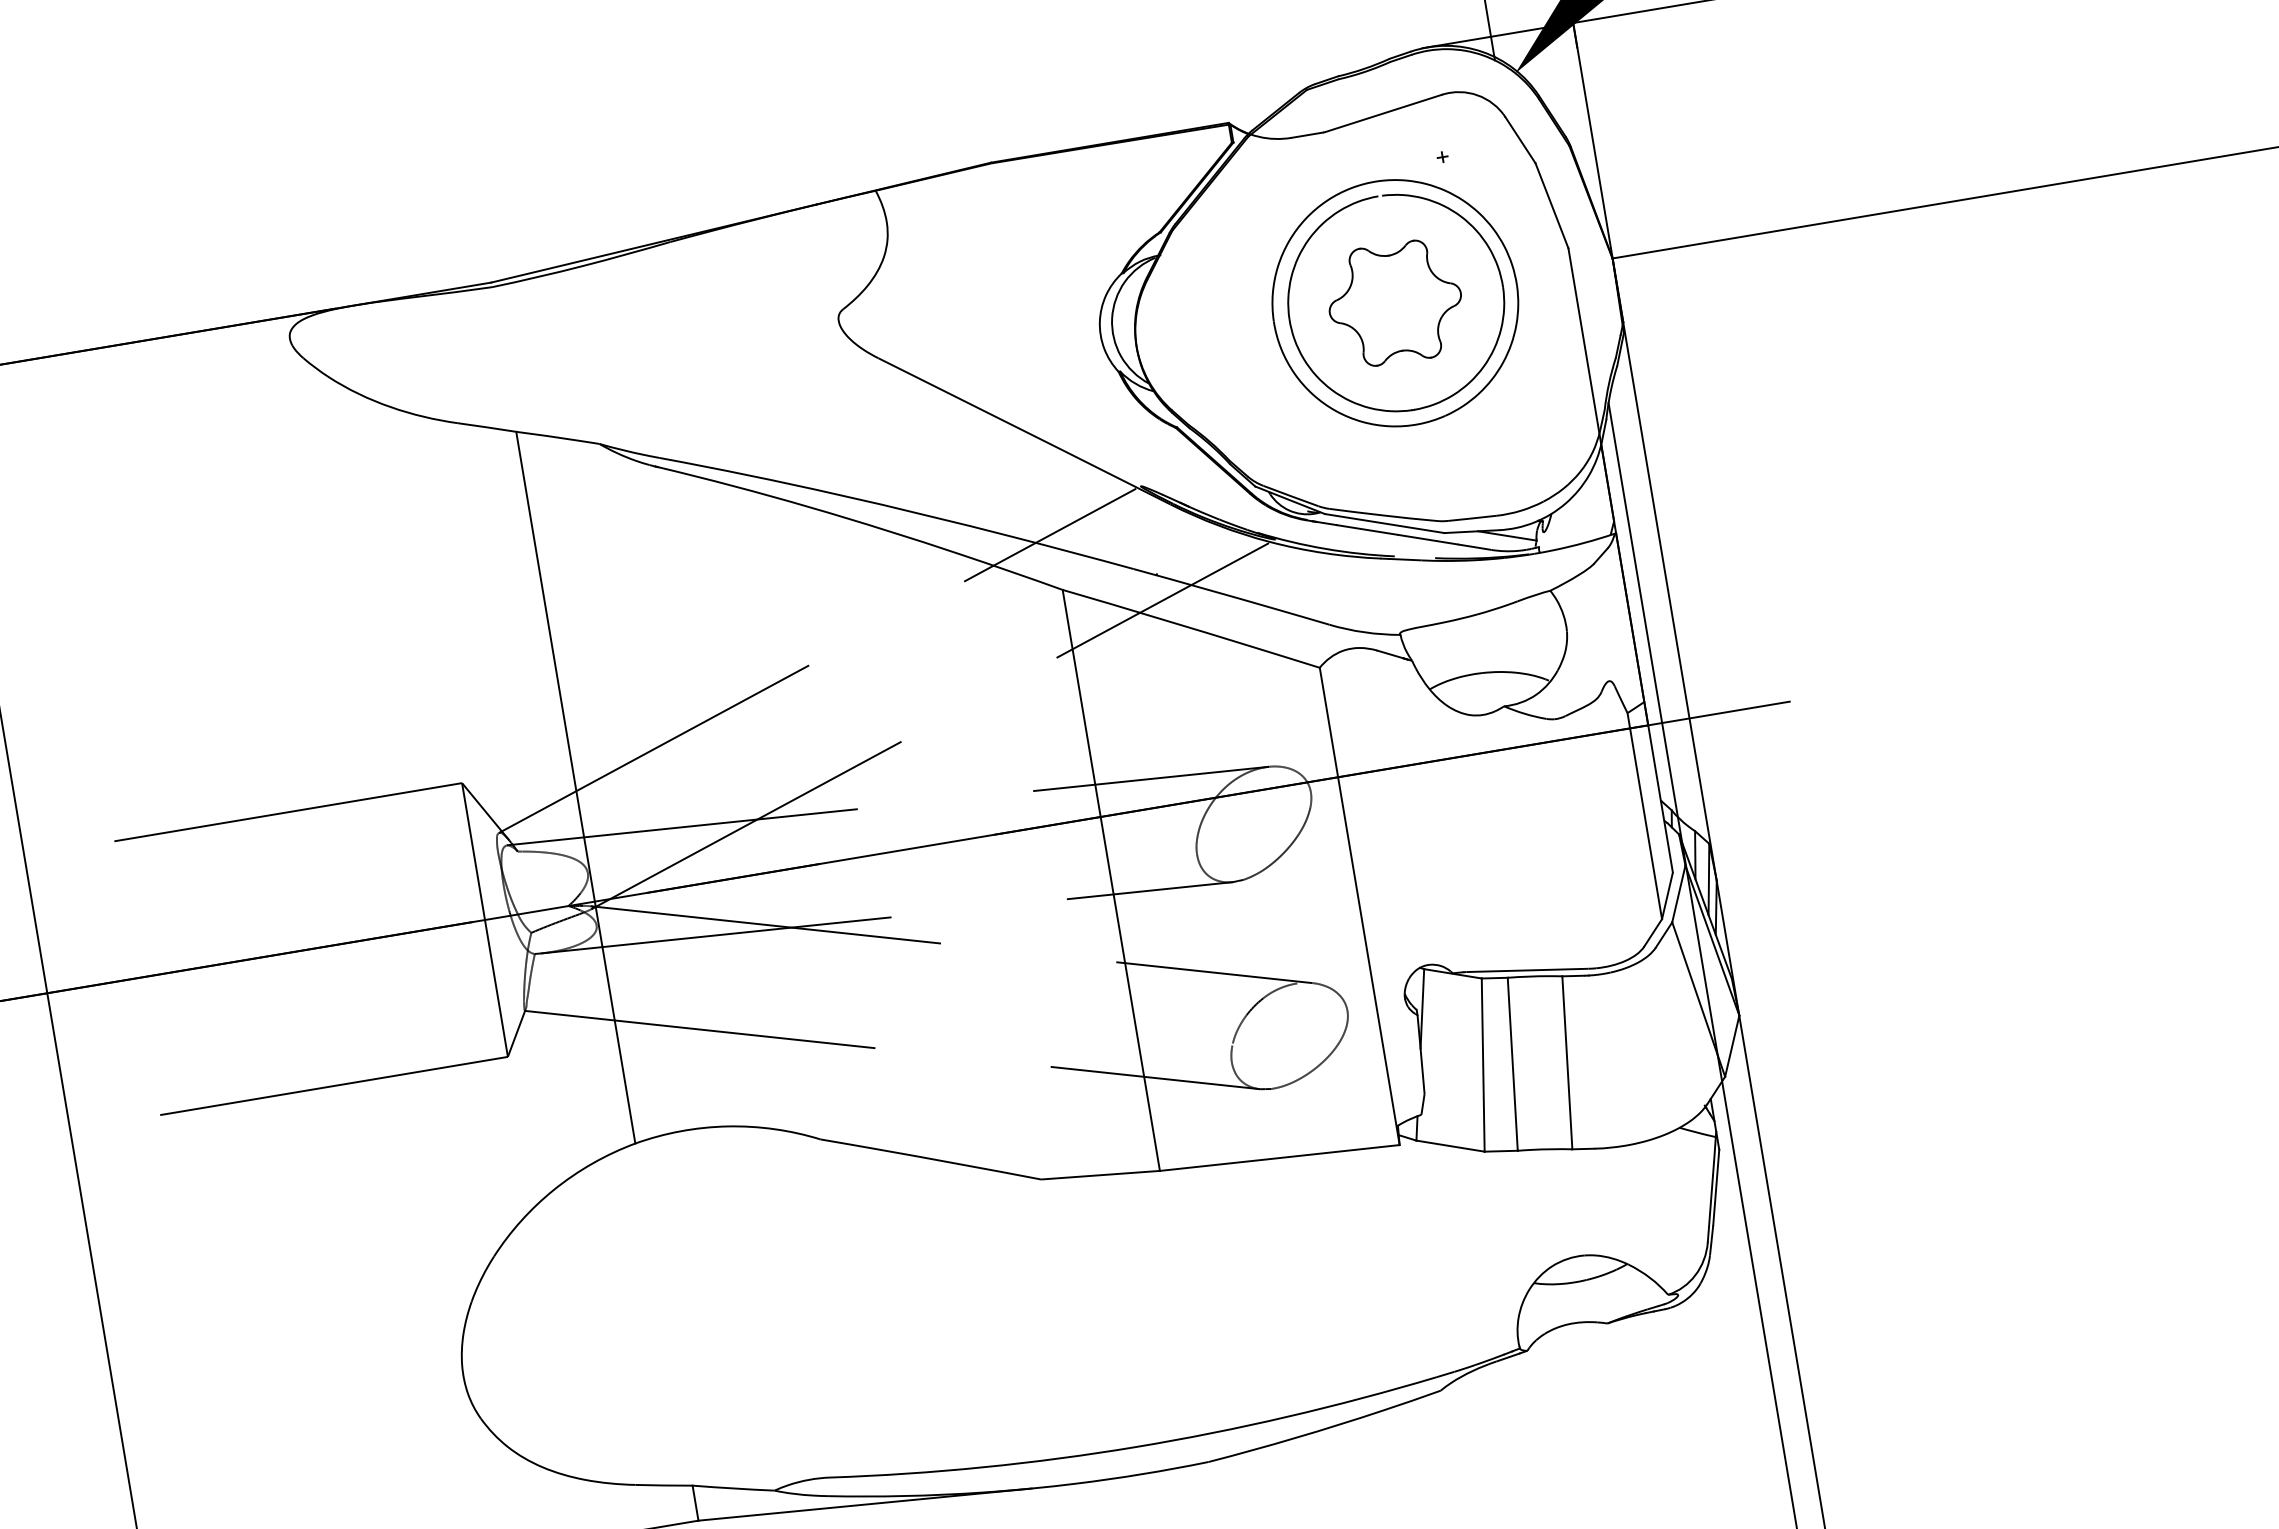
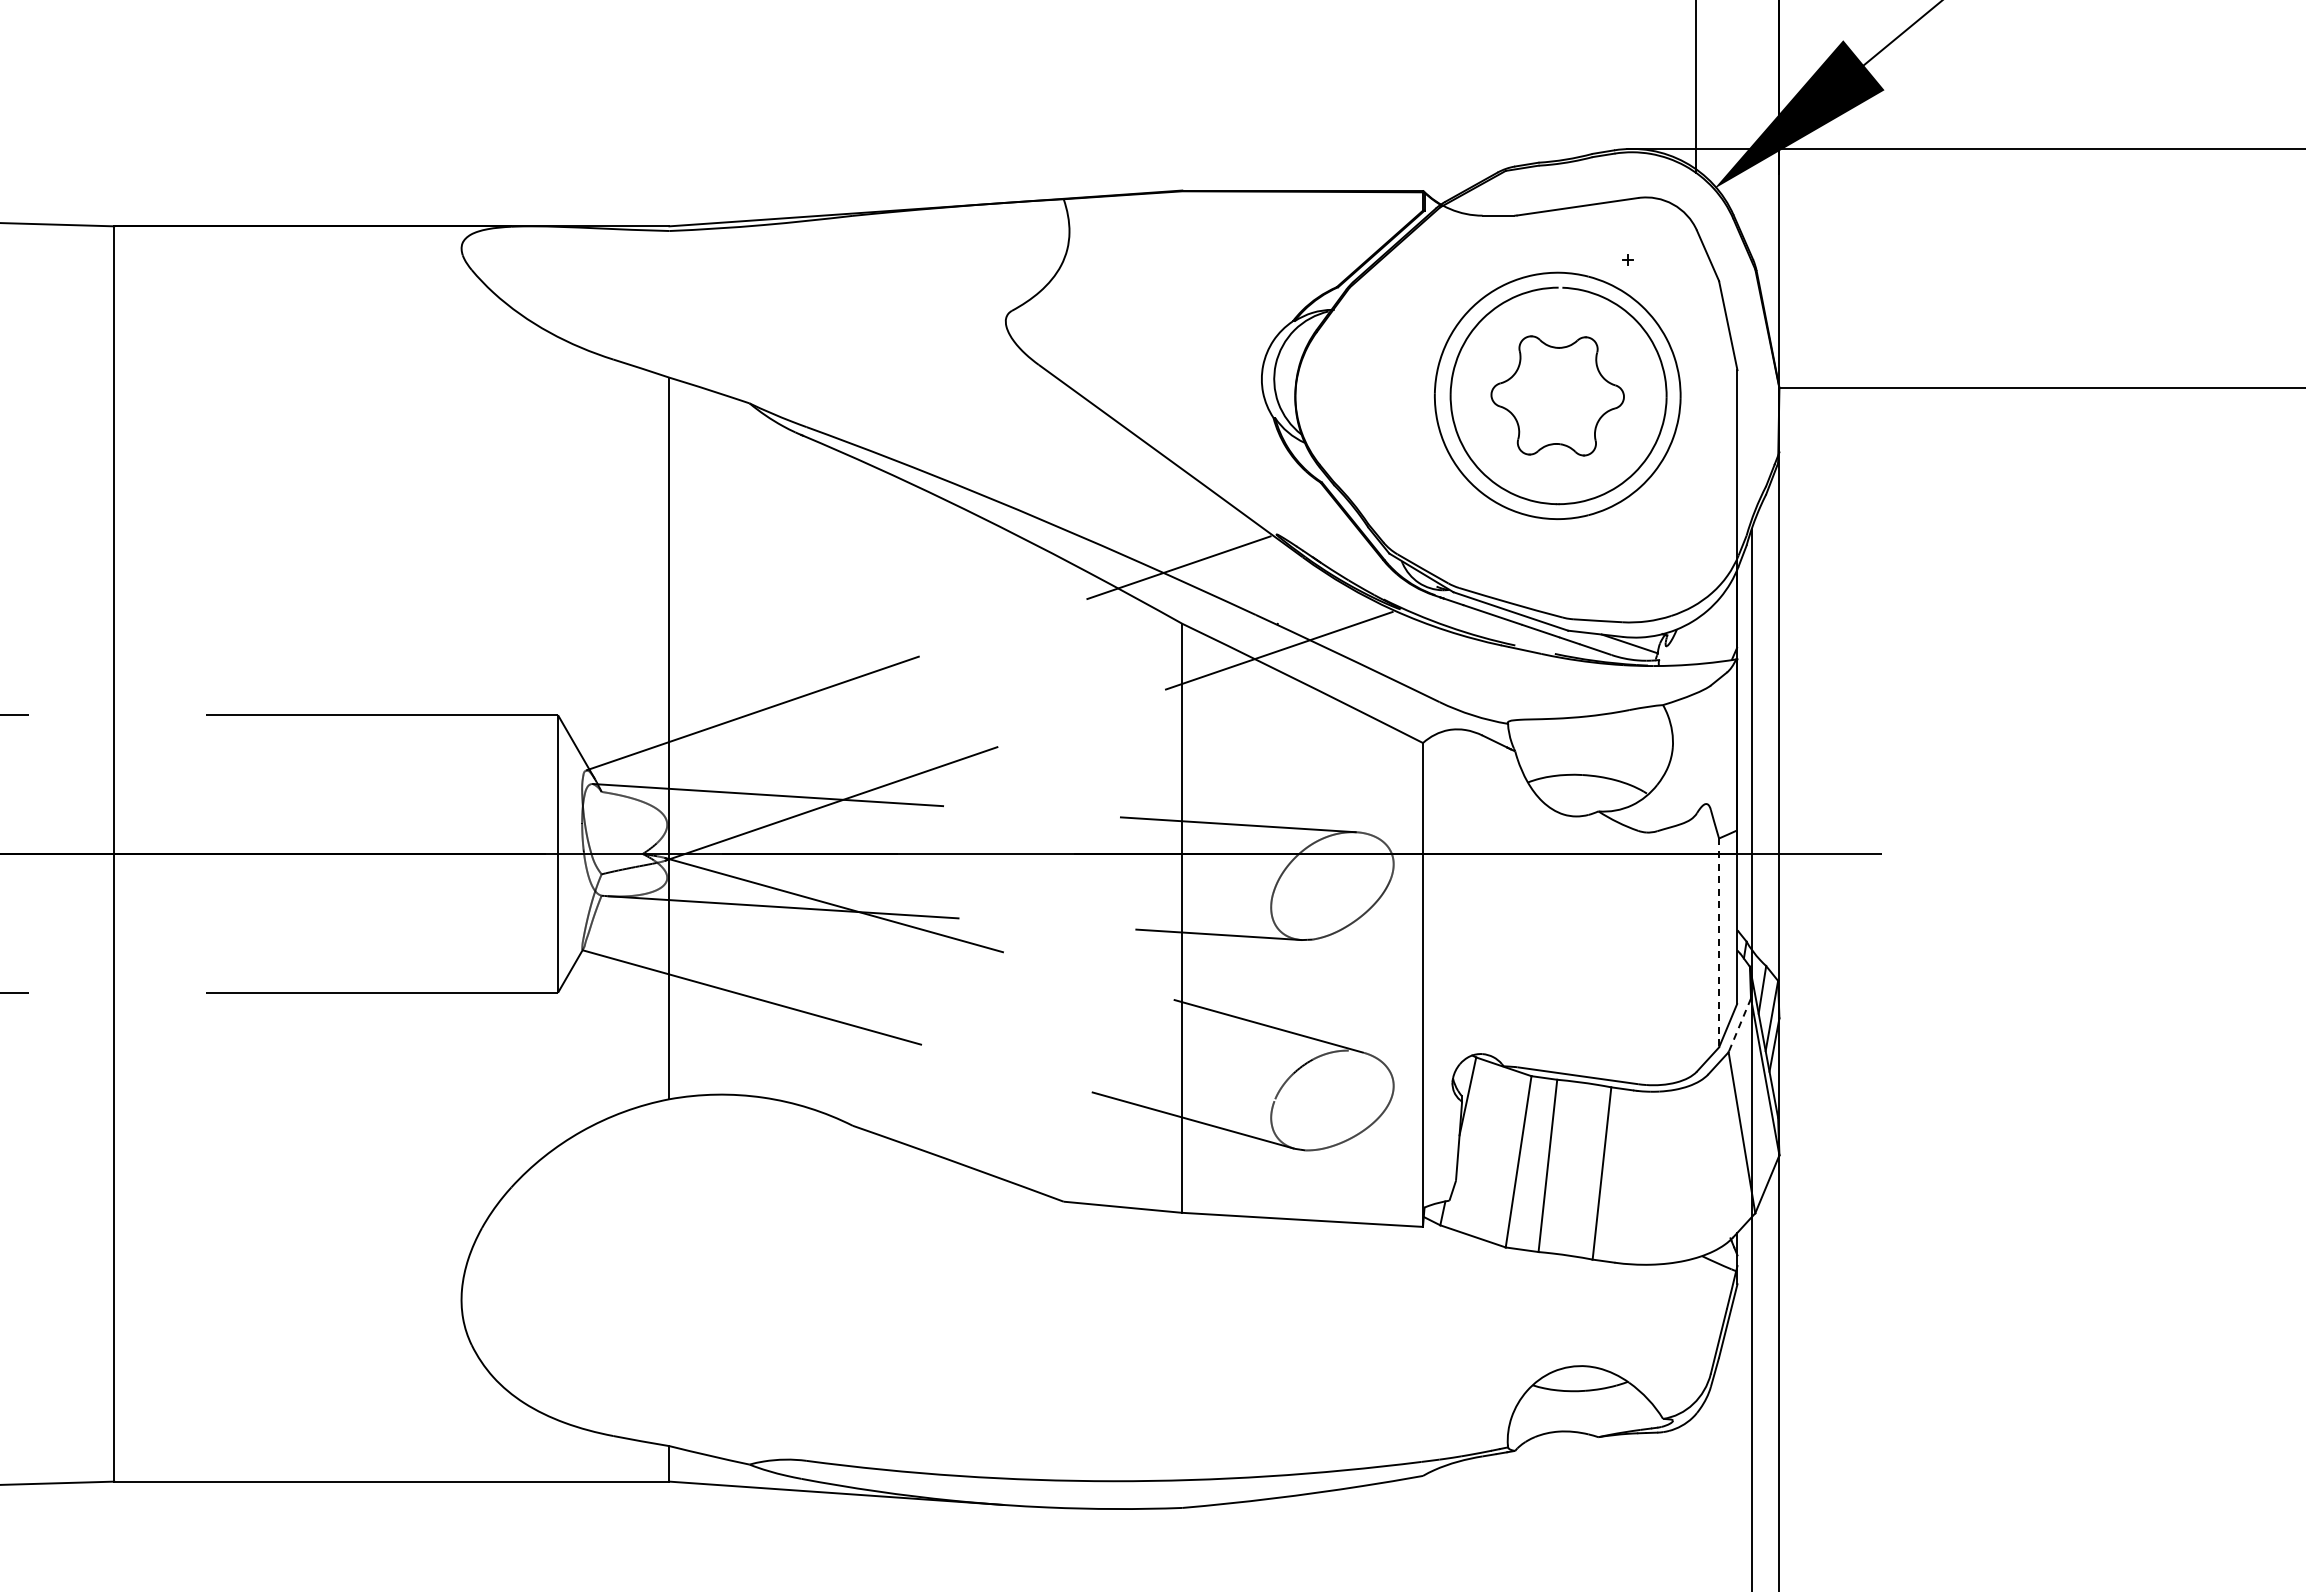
line: (1645, 816) -> (1719, 943), solid -> dashed
line: (1678, 894) -> (1739, 1025), solid -> dashed

